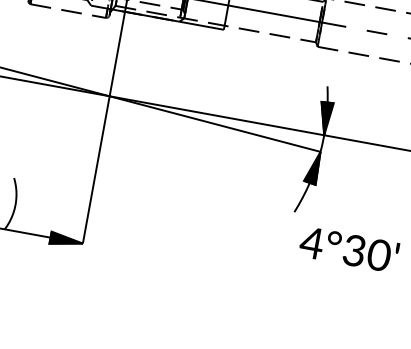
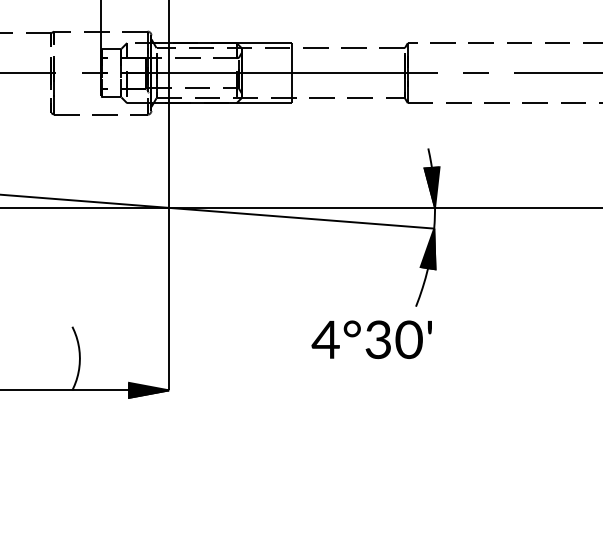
text: (348, 249) -> (371, 339), moved

